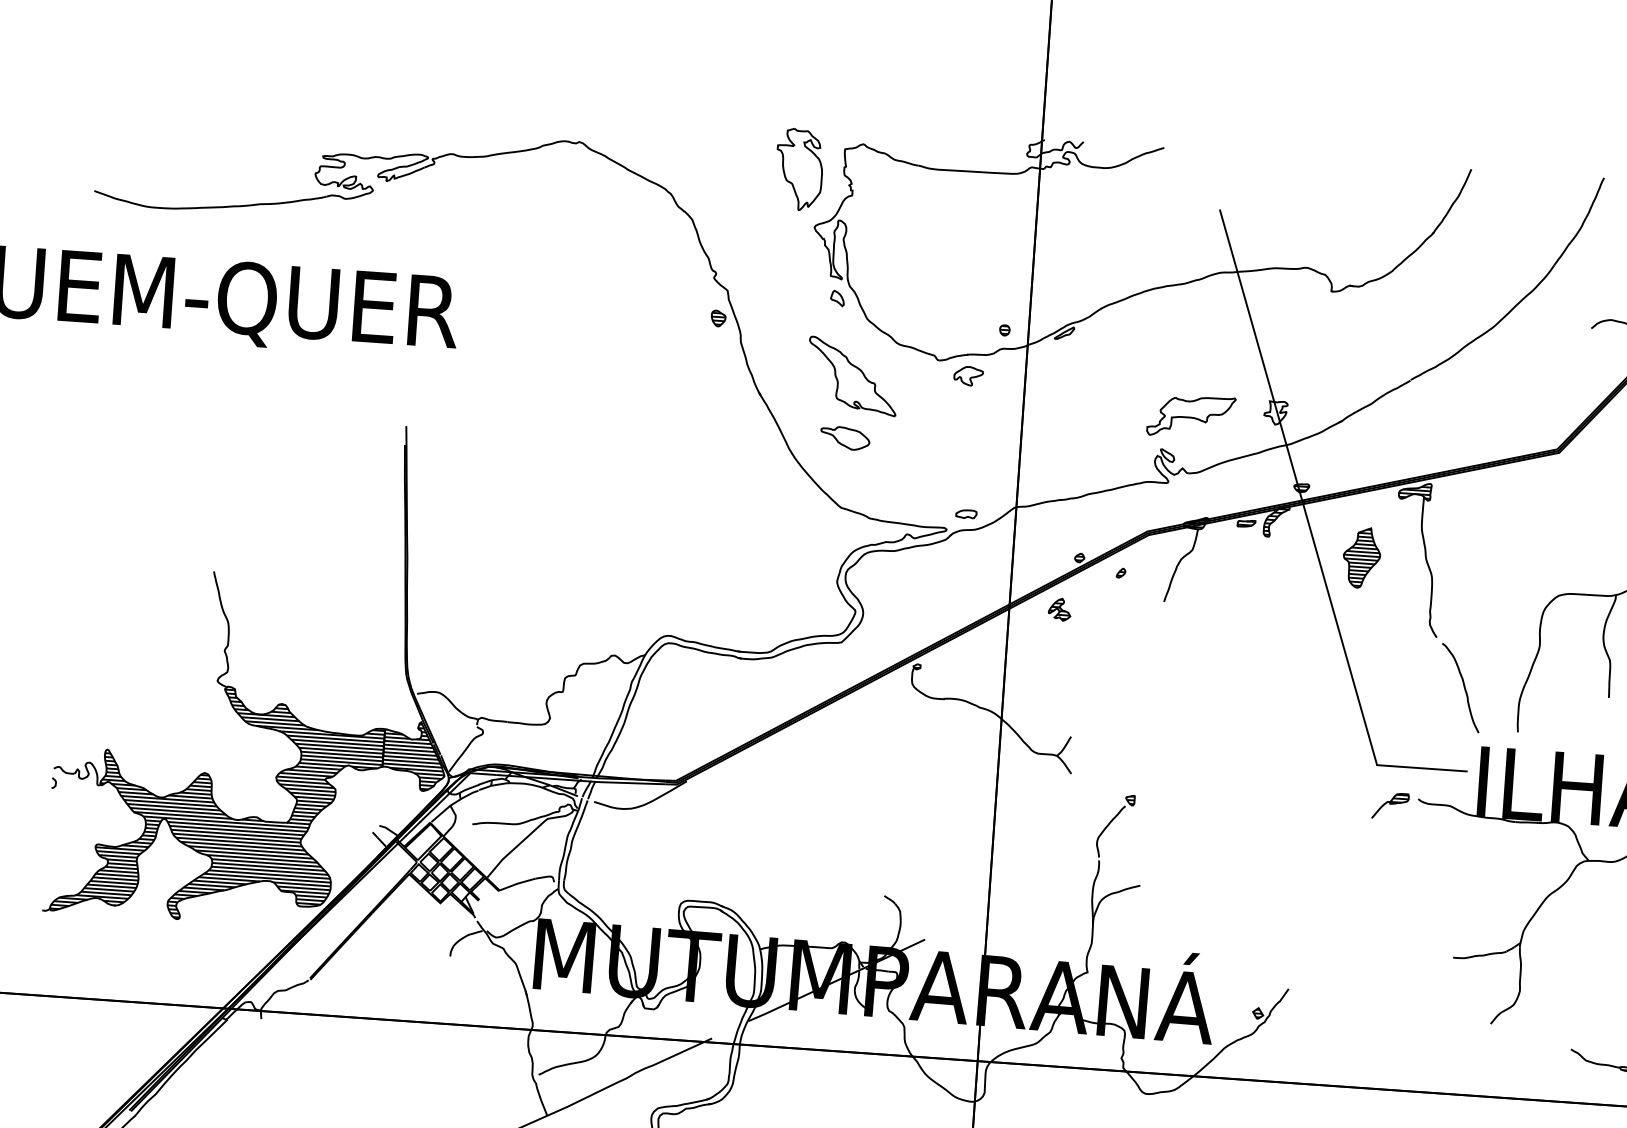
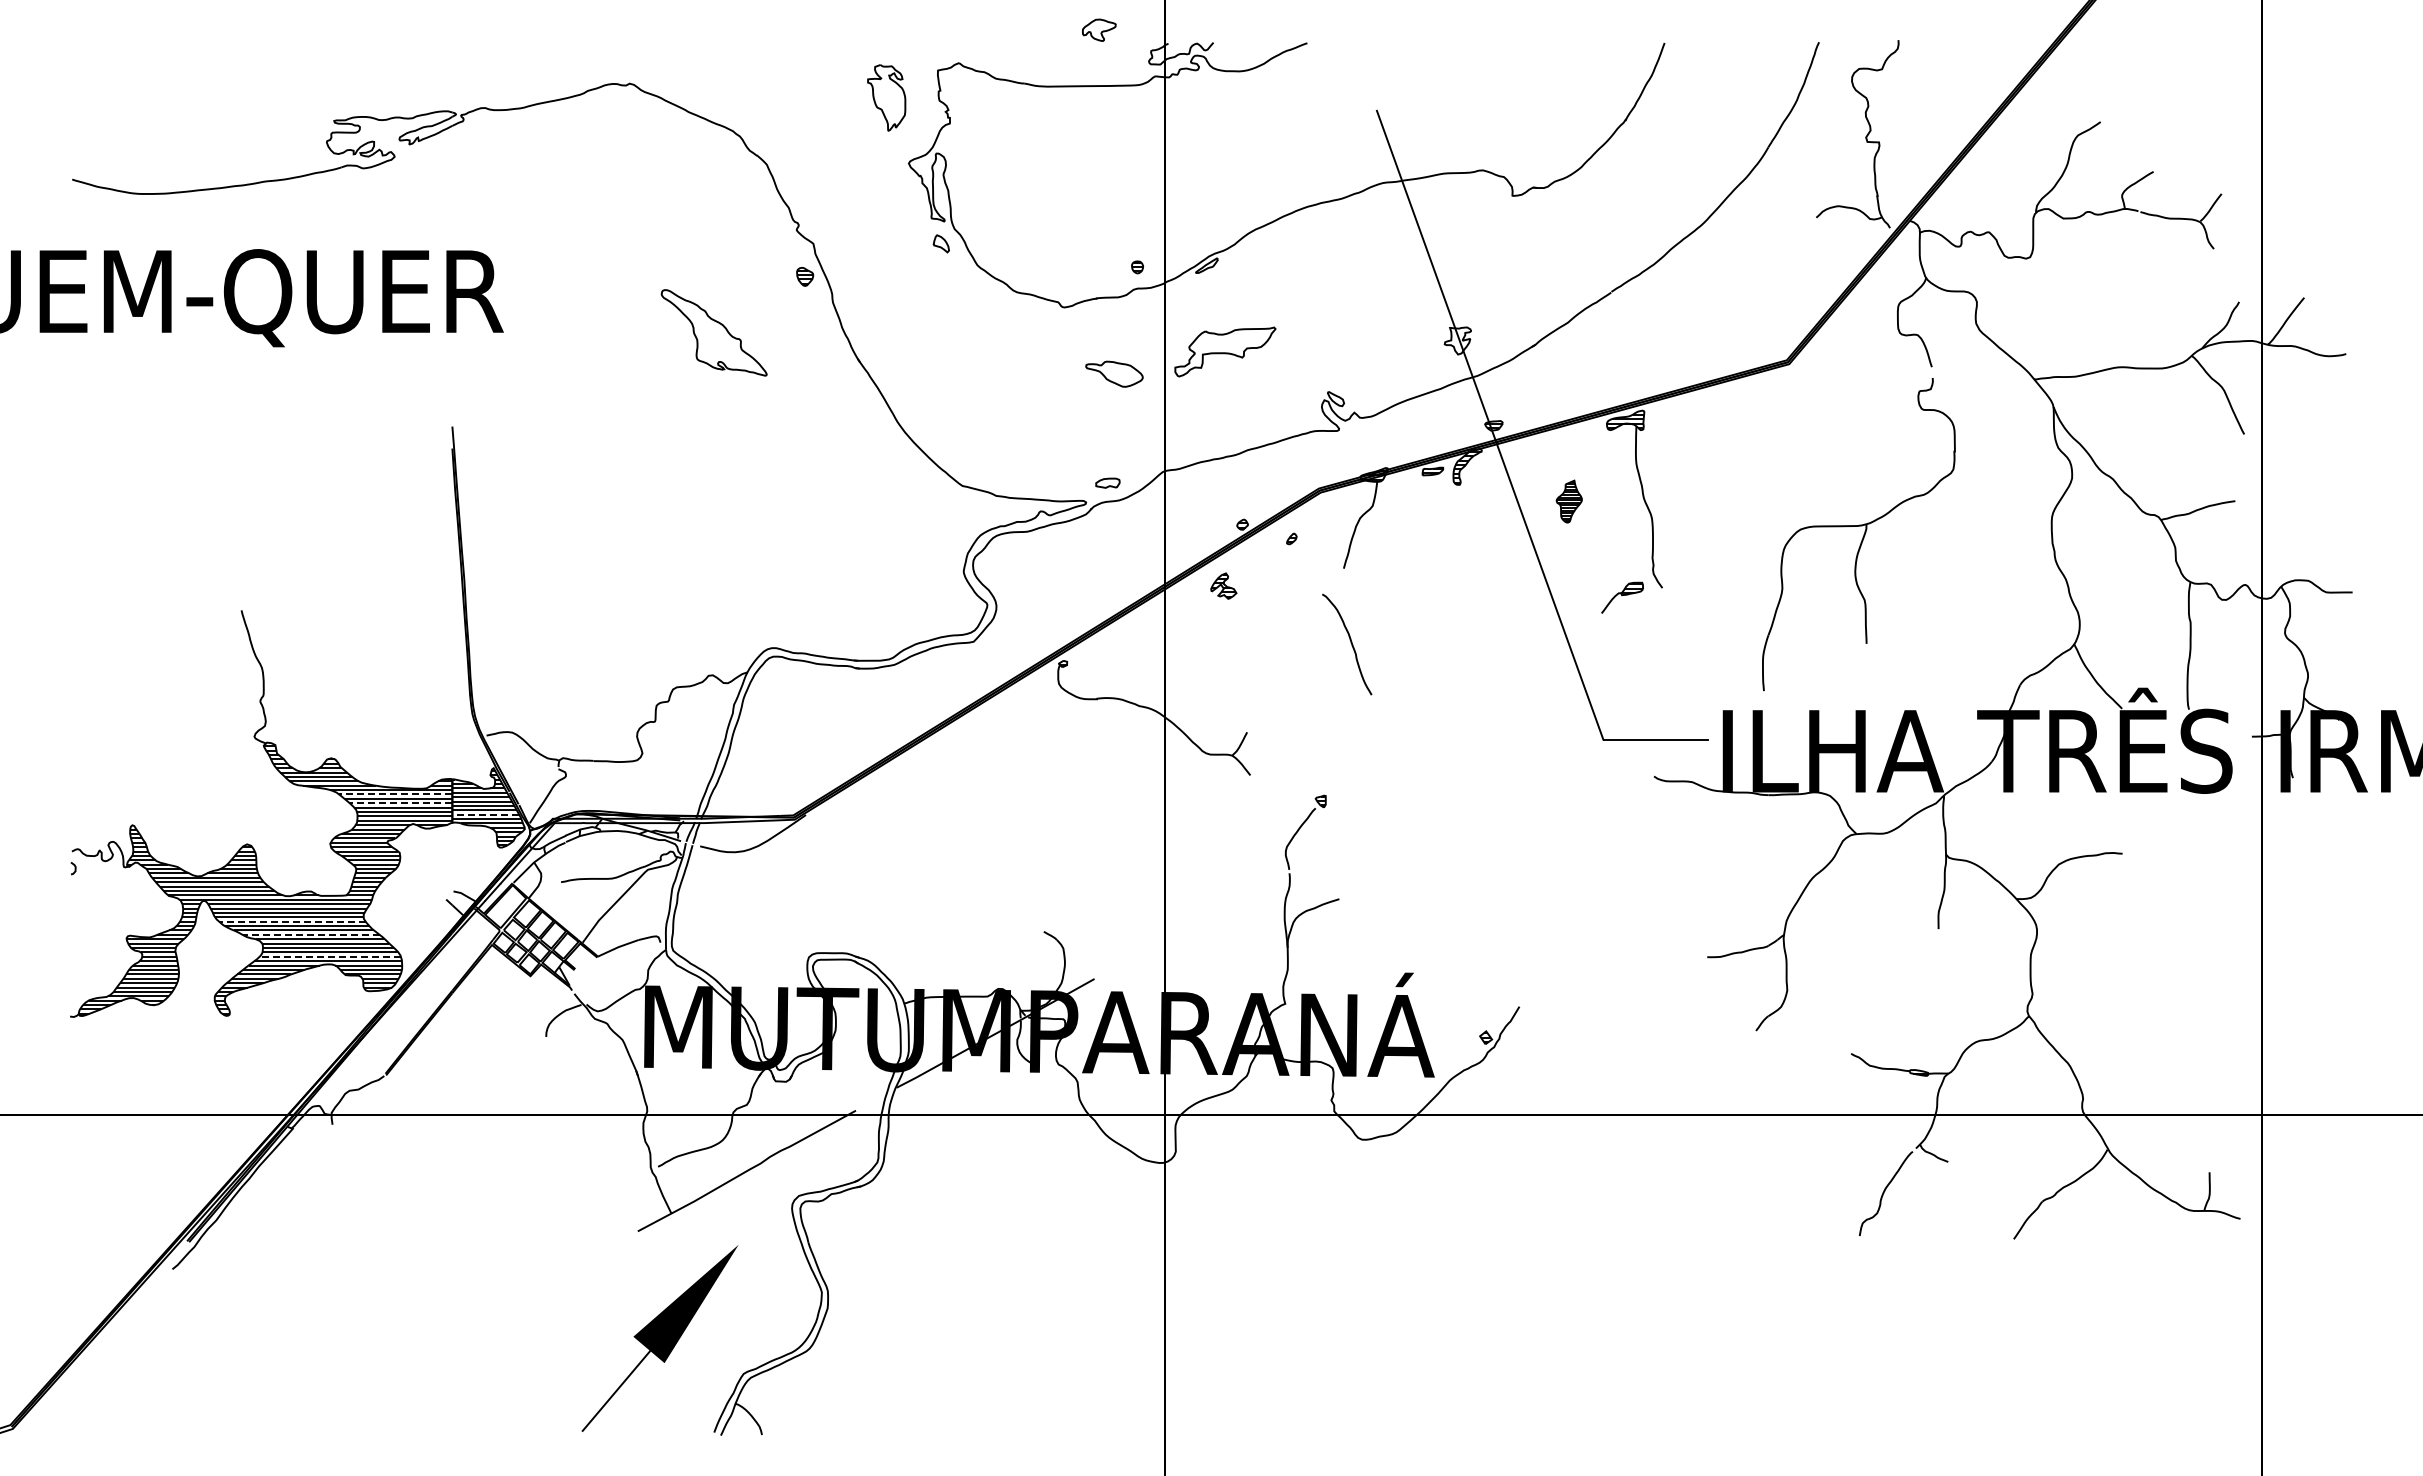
part: (799, 169) -> (886, 97), size x0.7
part: (968, 375) -> (1099, 29), moved
part: (852, 376) -> (713, 332), moved
part: (1191, 416) -> (1225, 351), moved
part: (845, 437) -> (1114, 373), moved
part: (1362, 557) -> (1569, 501), size x0.6
curve: (1463, 687) -> (1350, 643), moved
line: (335, 738) -> (395, 794), solid -> dashed
line: (339, 747) -> (400, 803), solid -> dashed
line: (411, 761) -> (485, 814), solid -> dashed
part: (1390, 805) -> (1622, 597), moved
line: (238, 841) -> (291, 921), solid -> dashed
line: (254, 854) -> (311, 934), solid -> dashed
line: (269, 874) -> (330, 956), solid -> dashed

